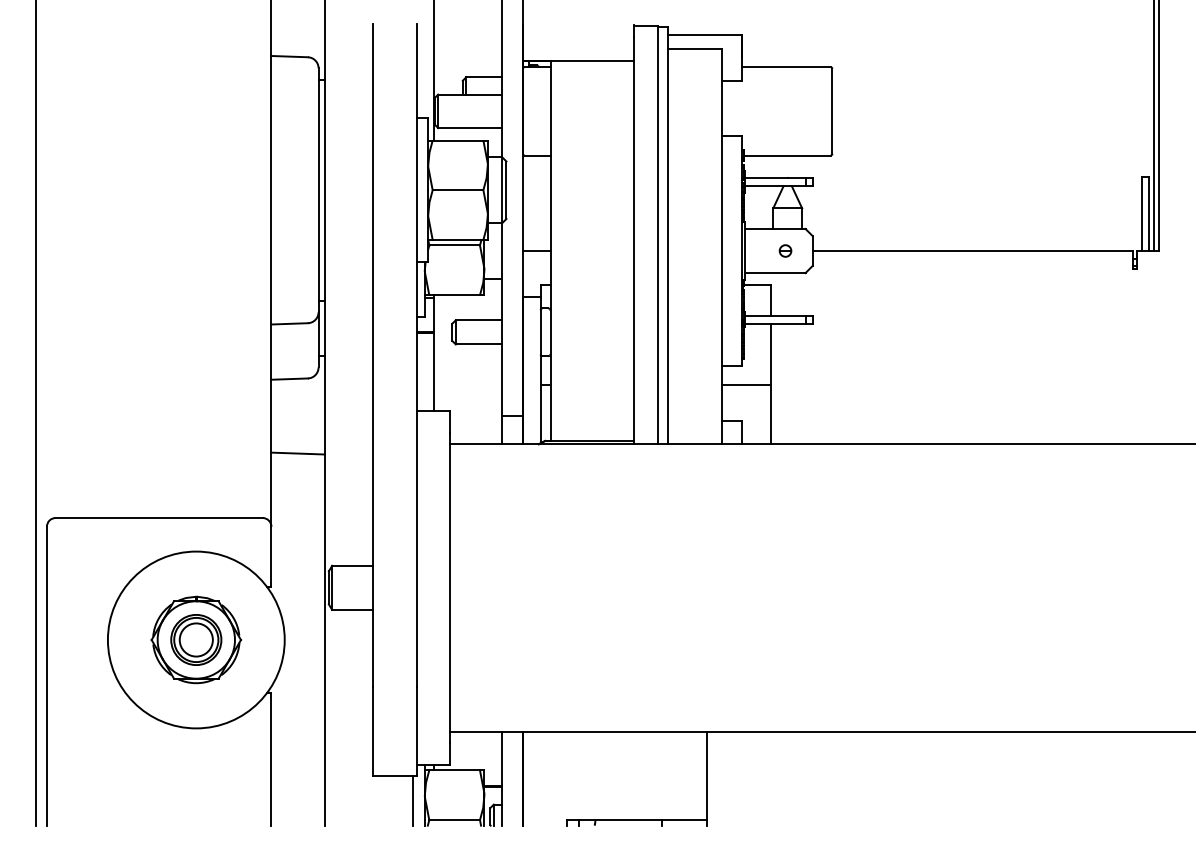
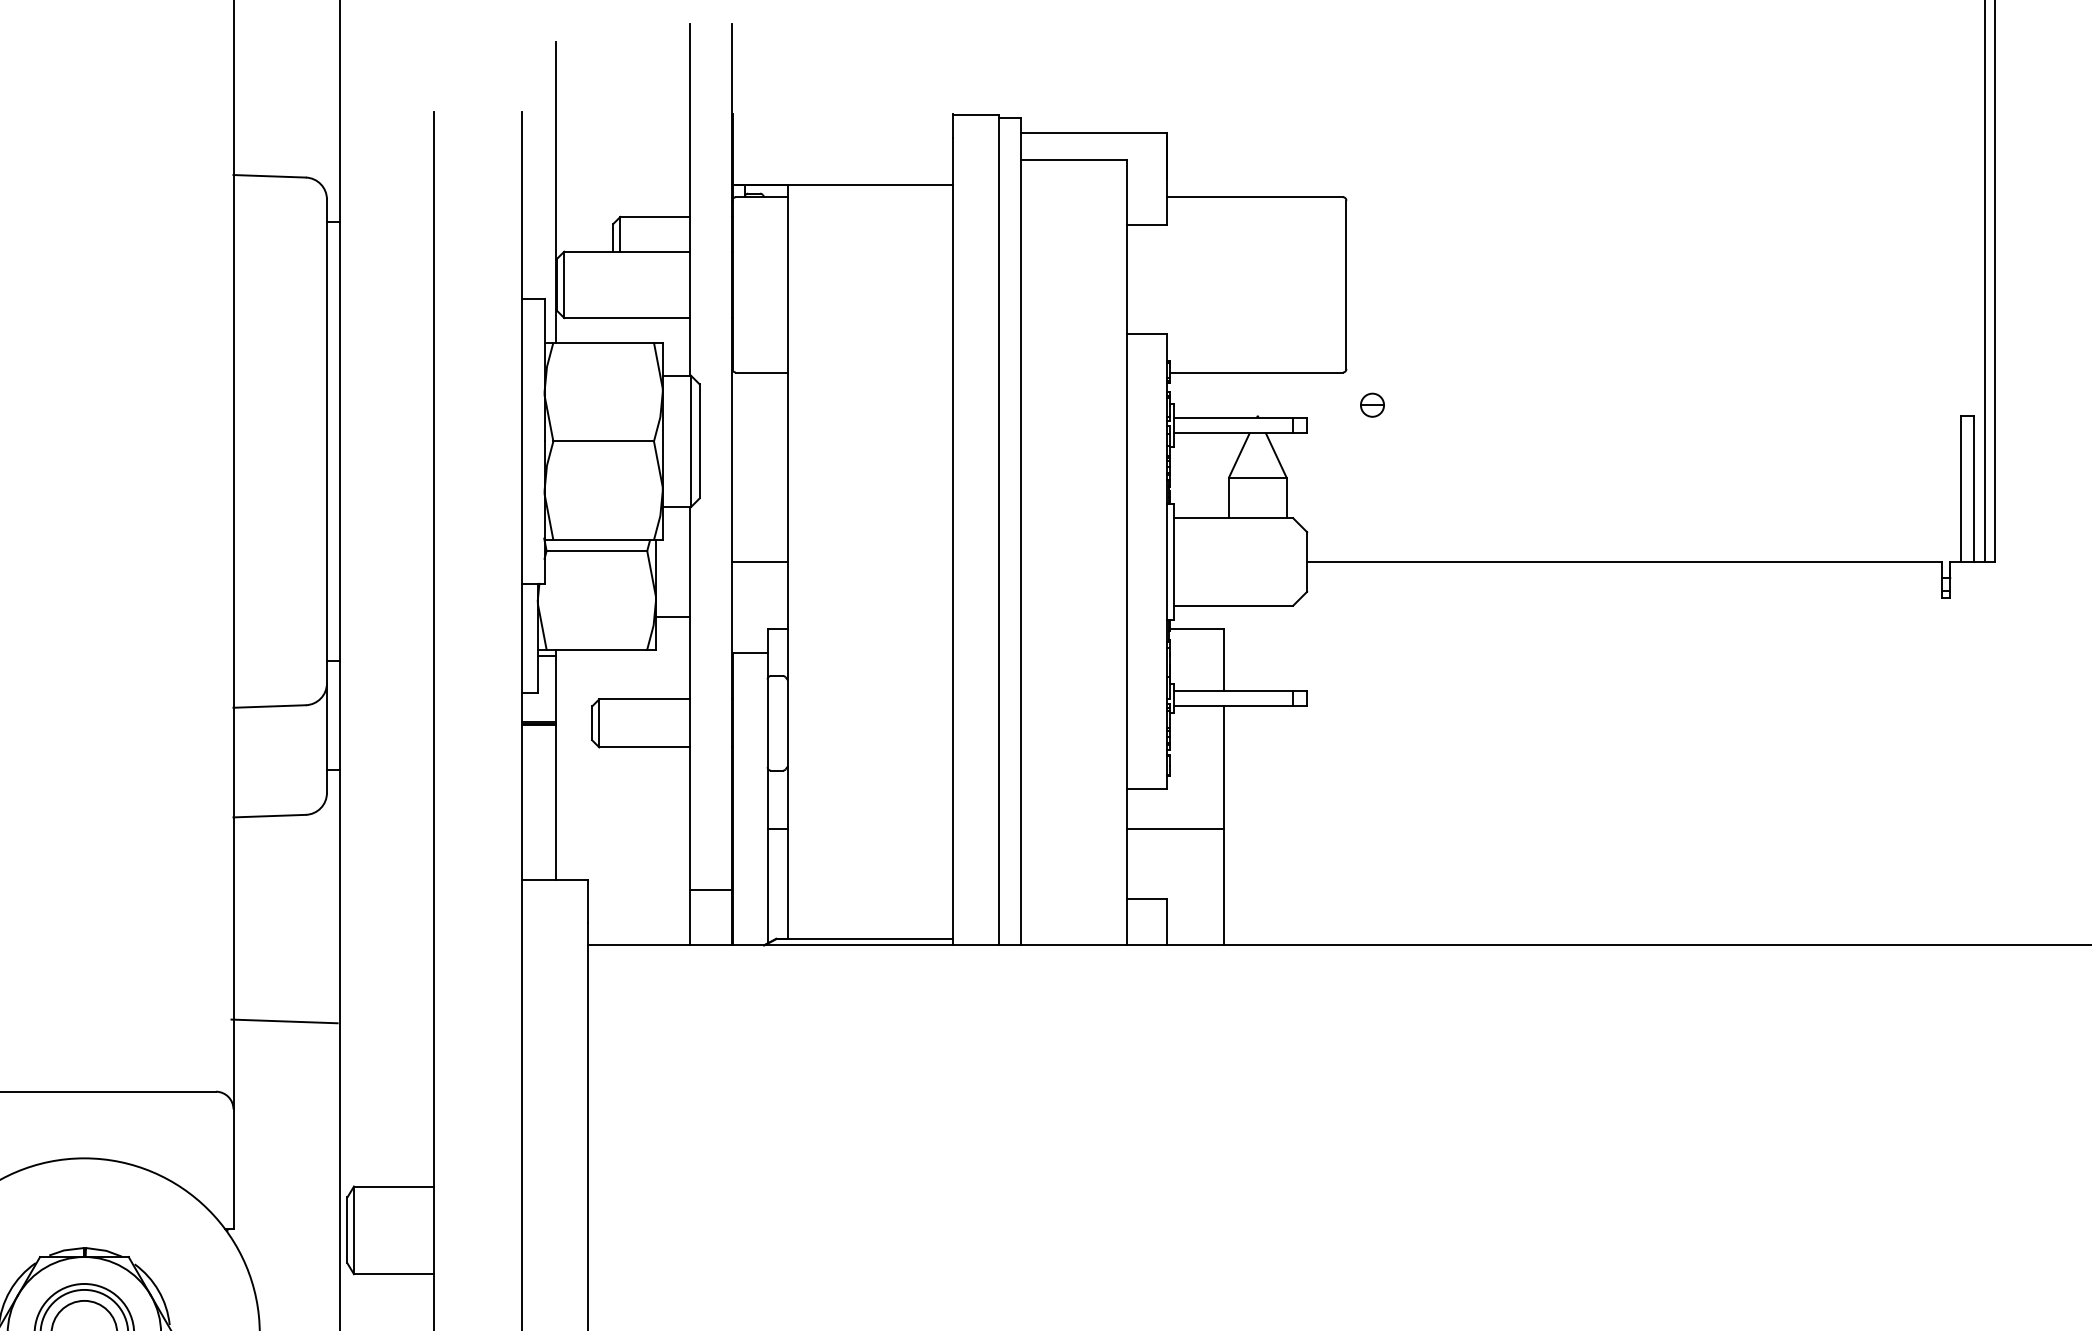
part: (785, 250) -> (1372, 404), moved
line: (297, 453) -> (283, 1021), moved

